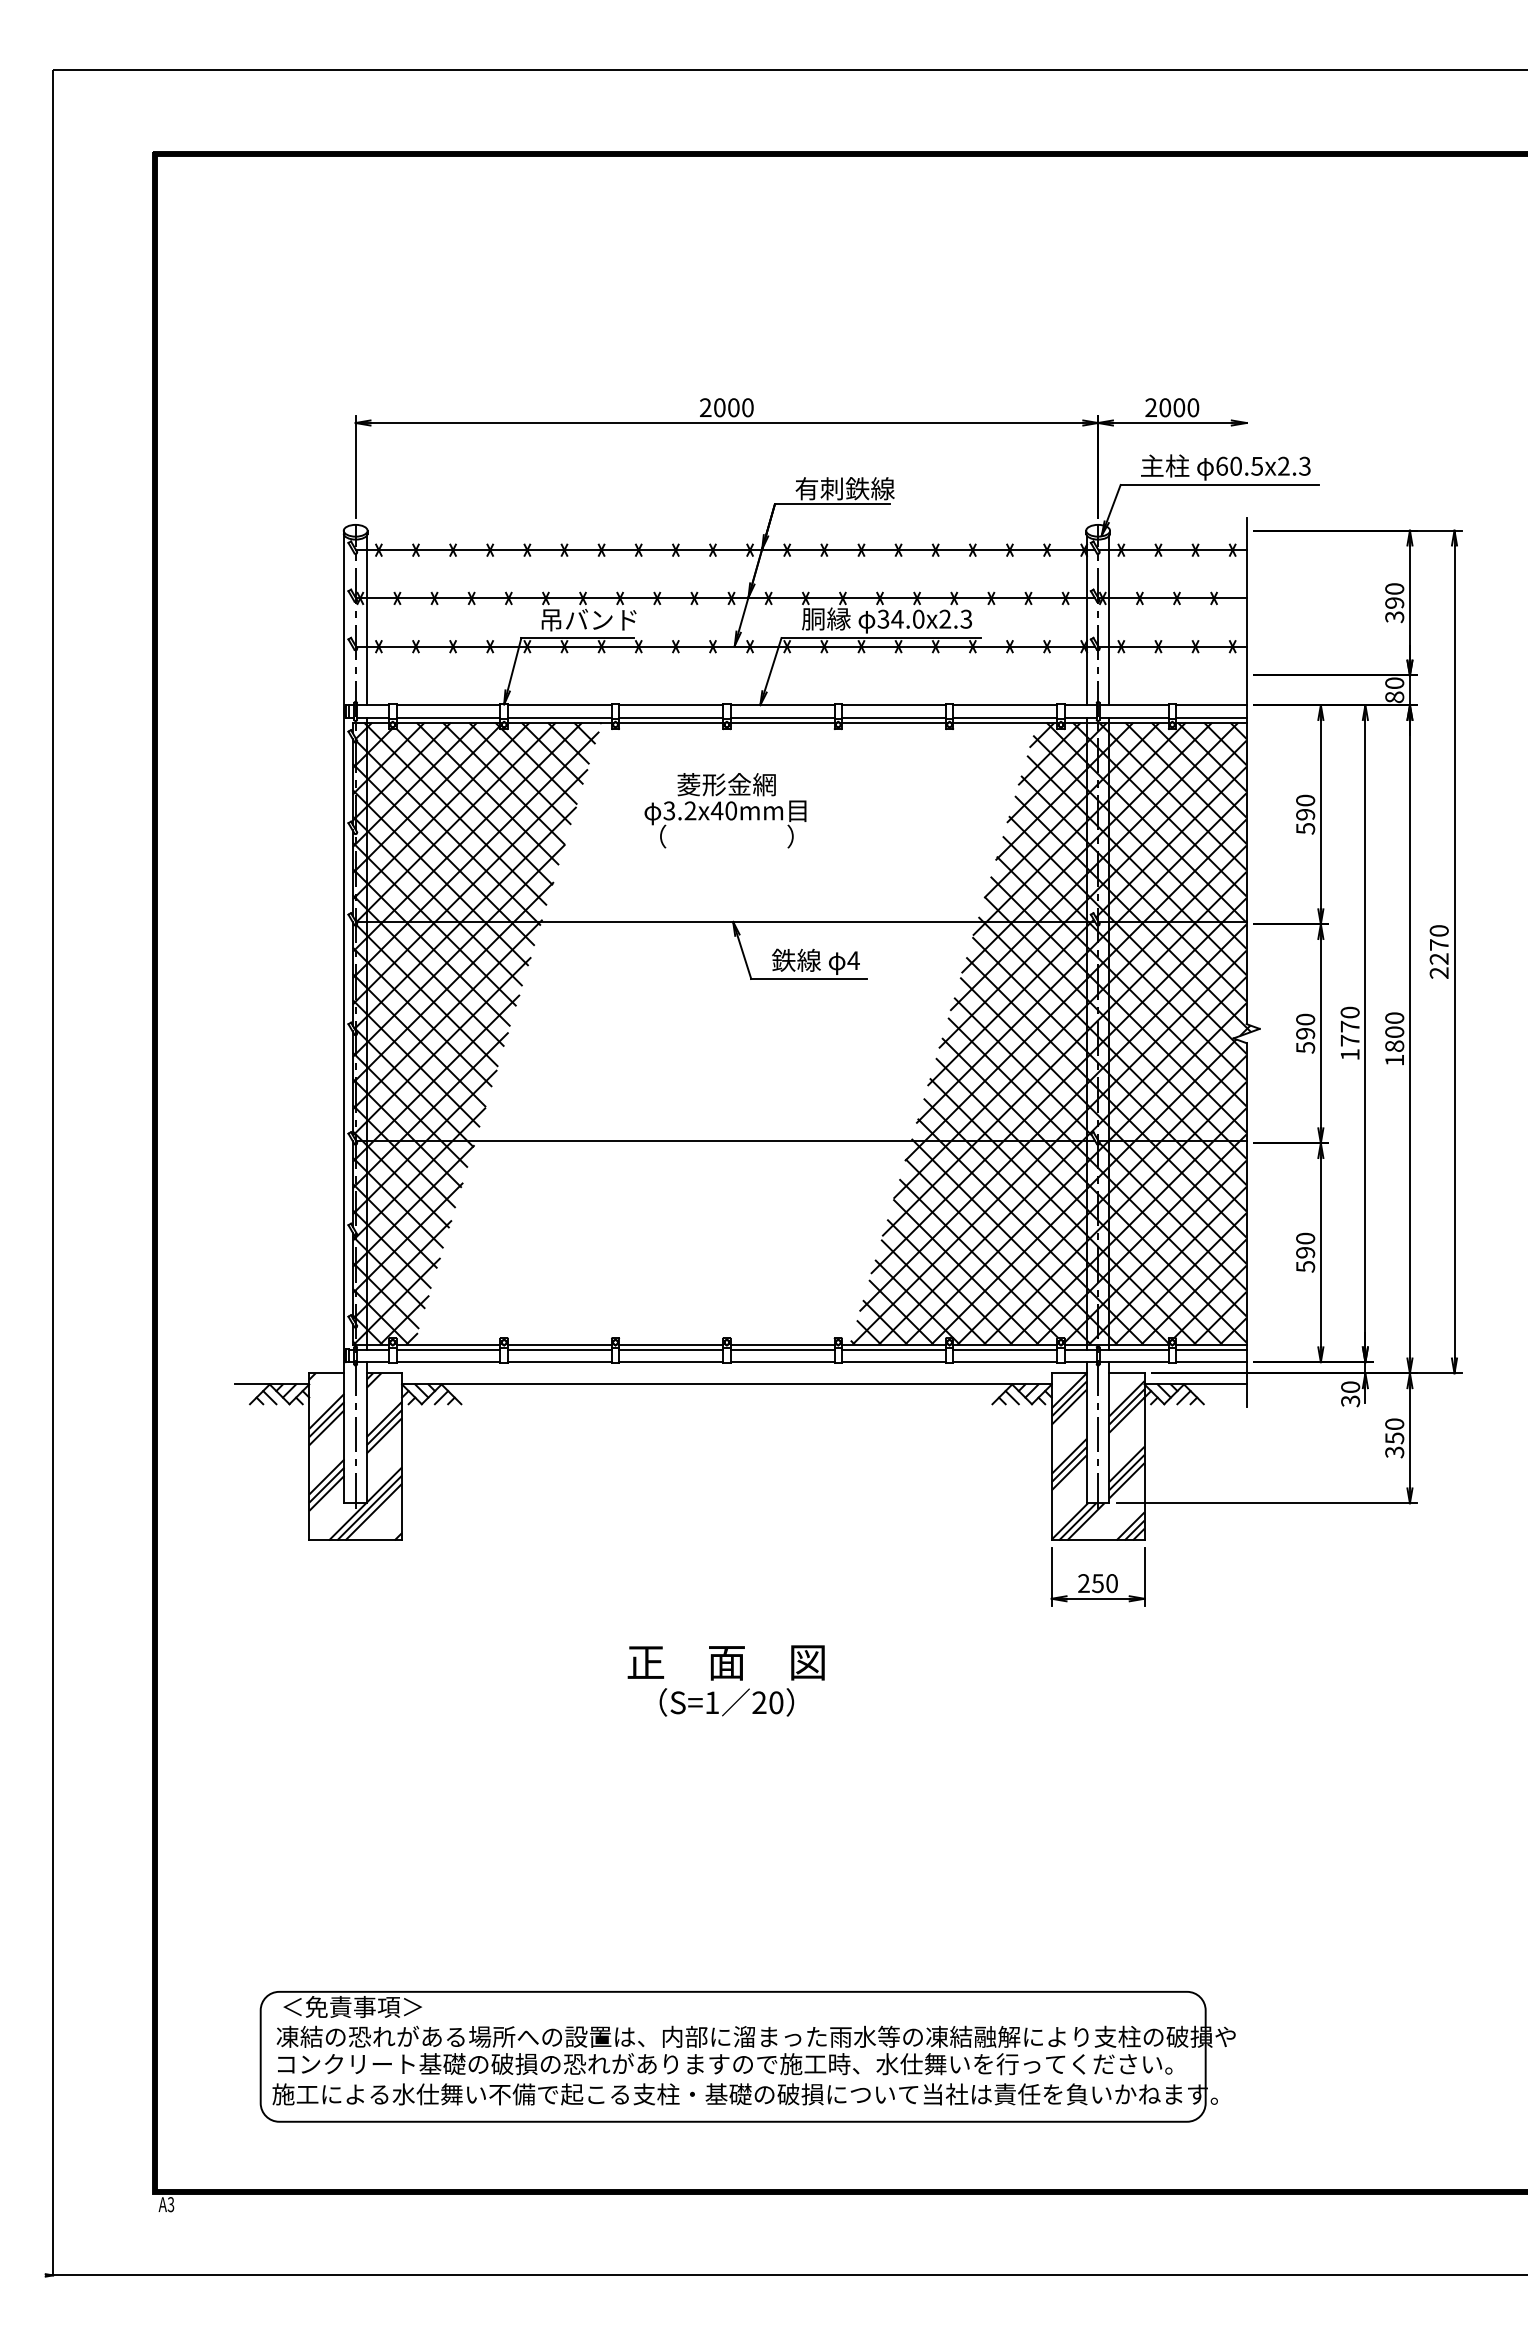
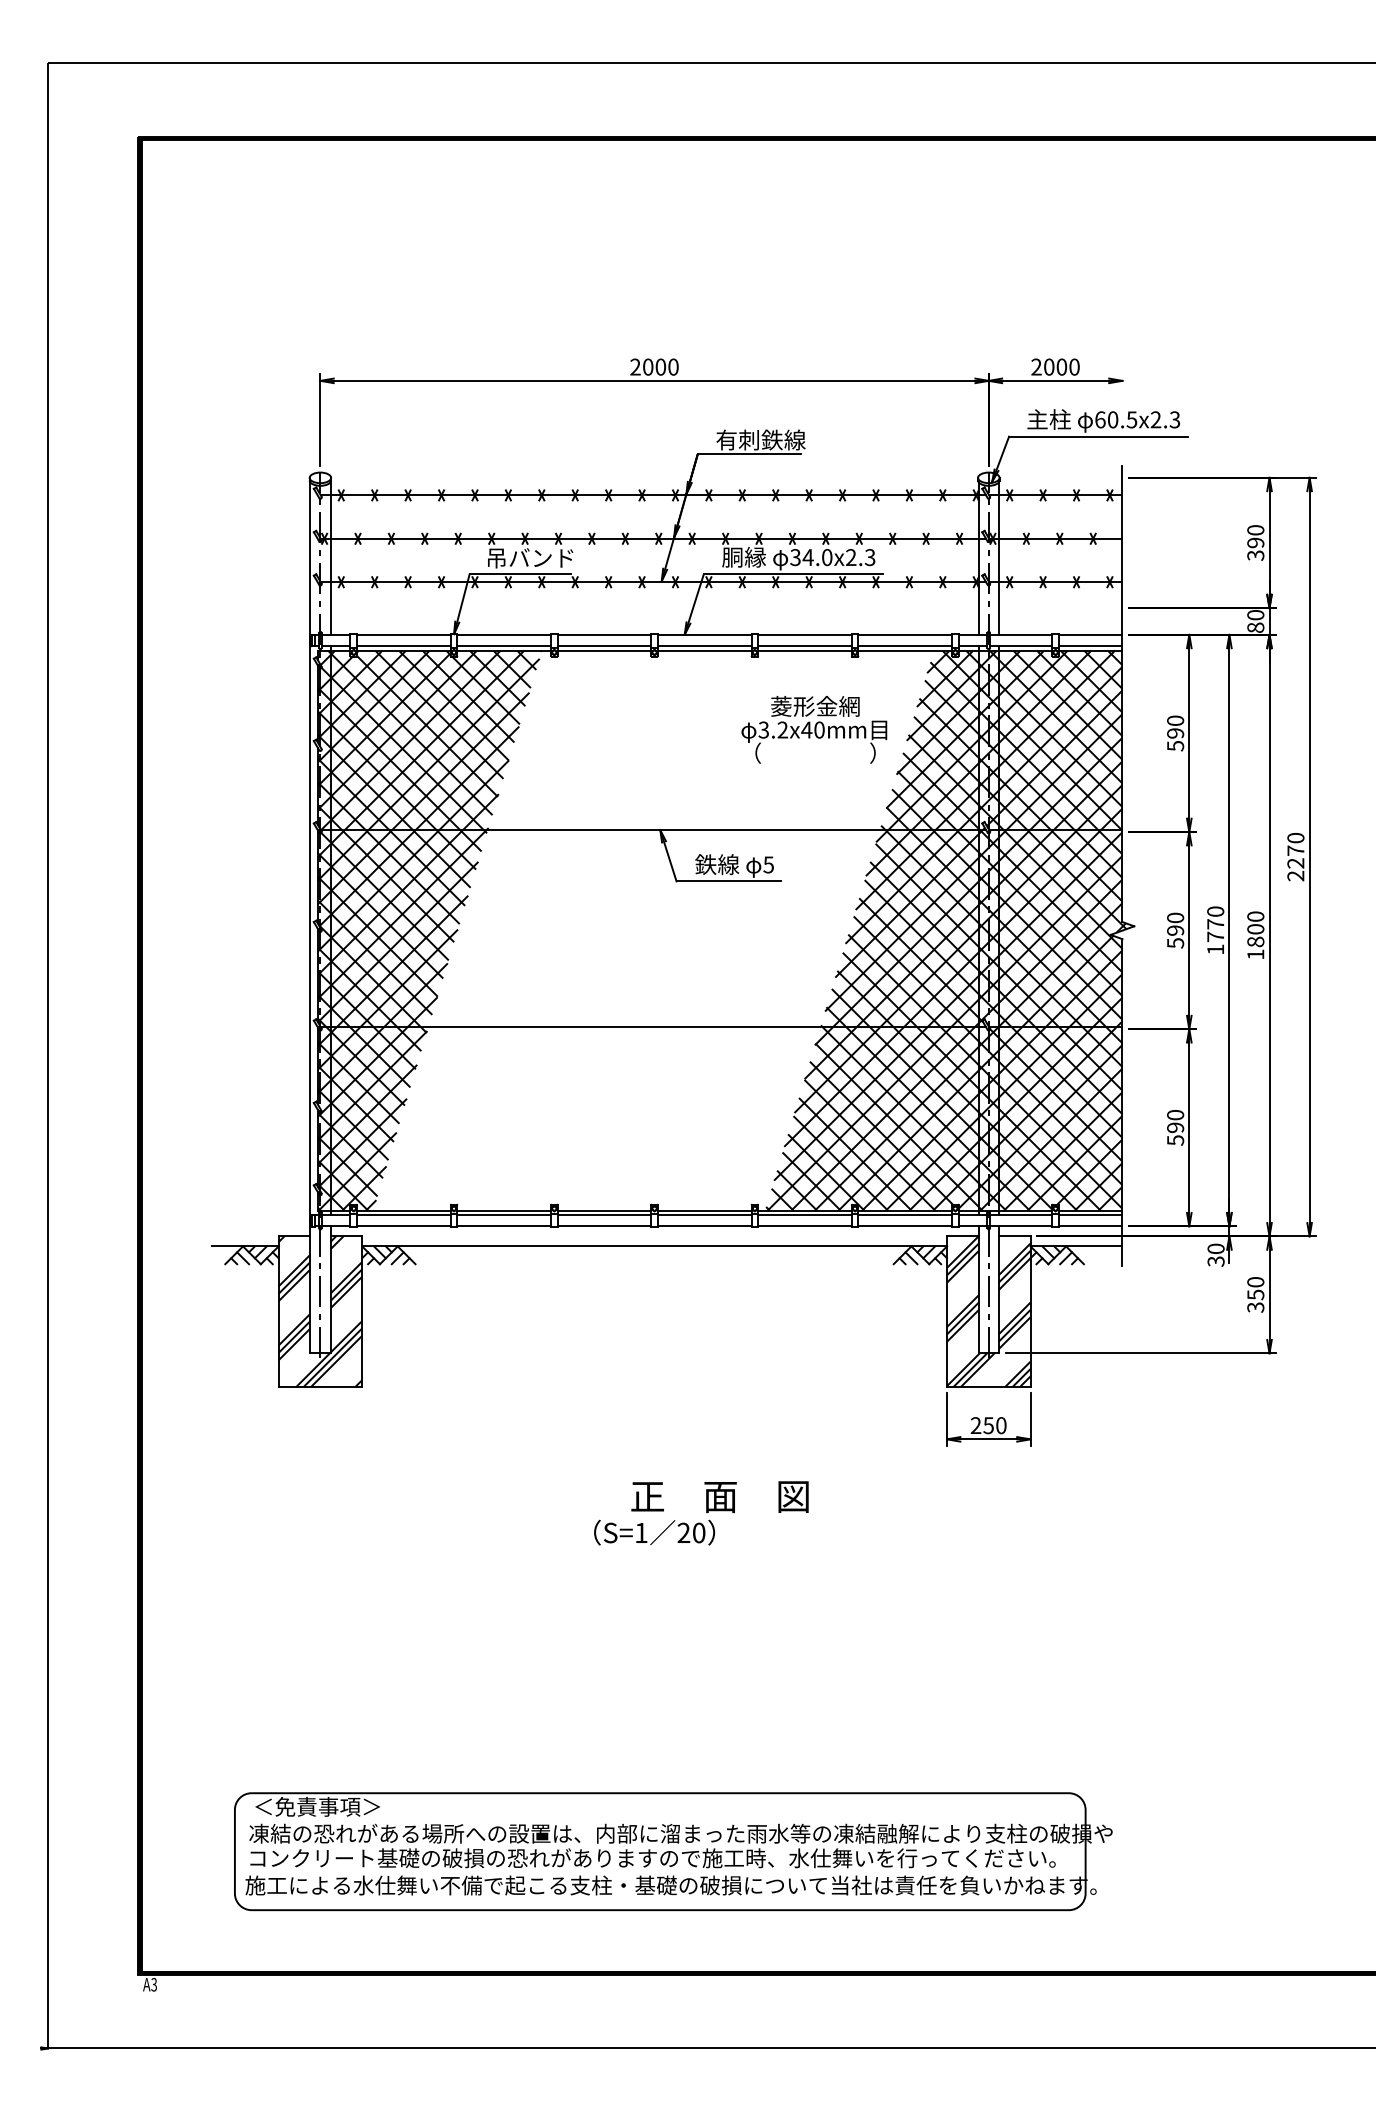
text: (725, 810) -> (814, 729), moved
text: (853, 960) -> (768, 864), 4 -> 5
text: (725, 1663) -> (719, 1497), moved

